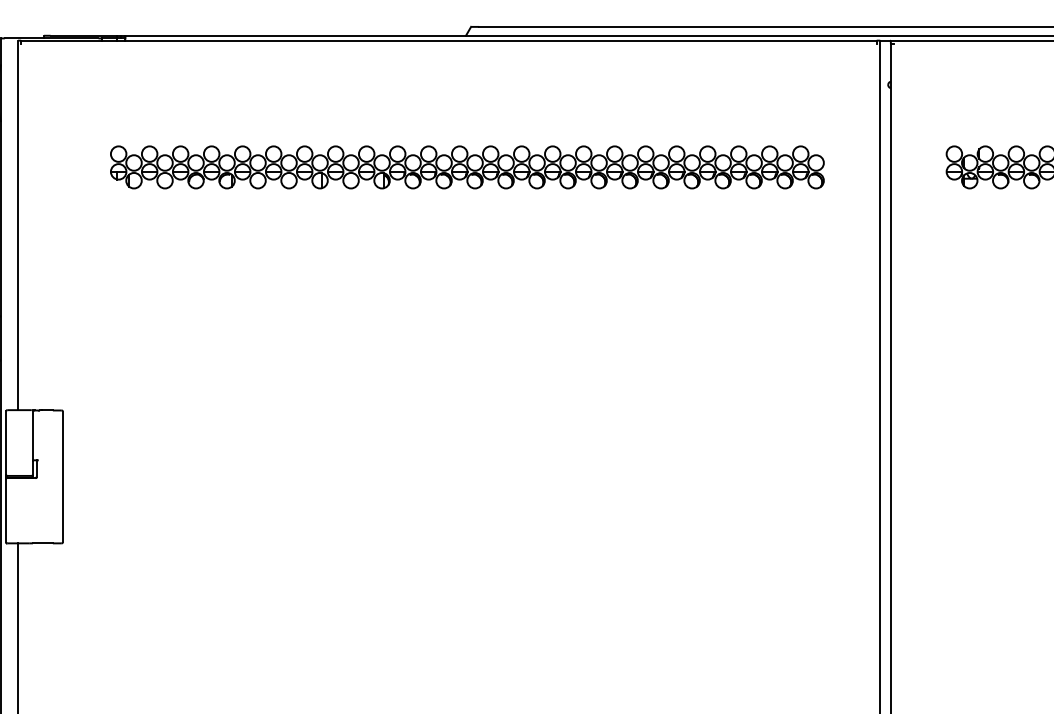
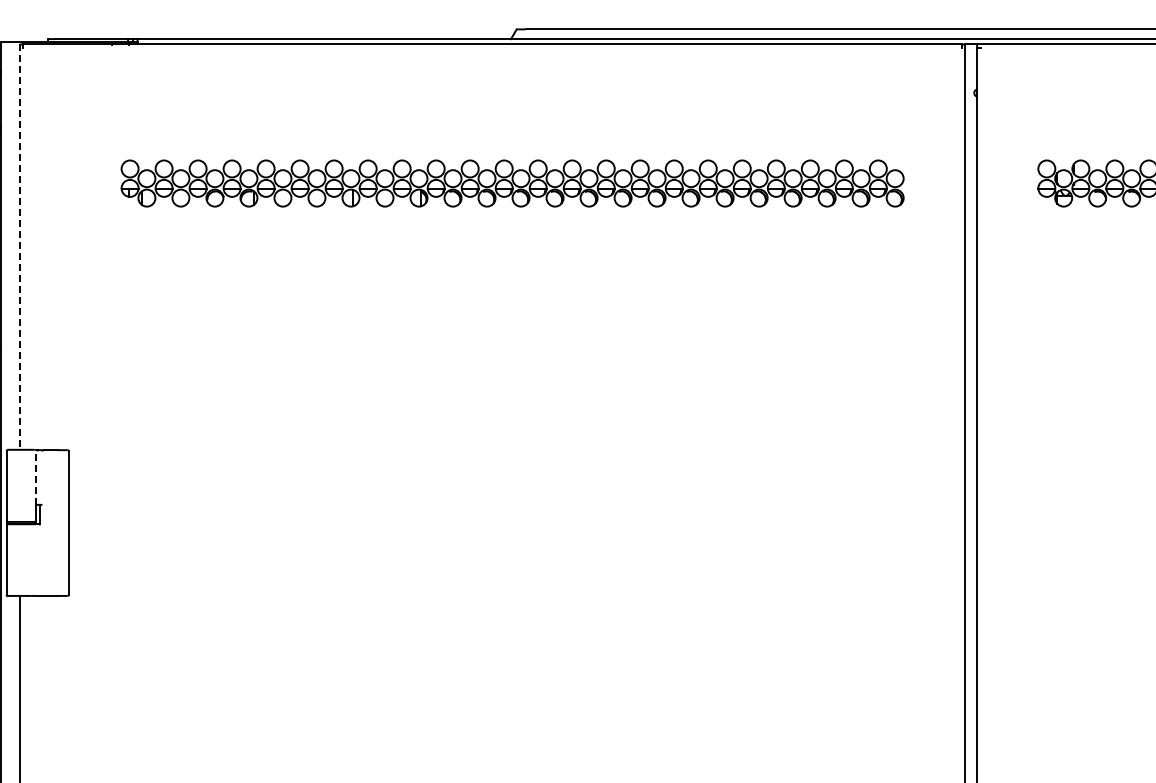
line: (17, 225) -> (19, 247), solid -> dashed
line: (32, 435) -> (35, 477), solid -> dashed

